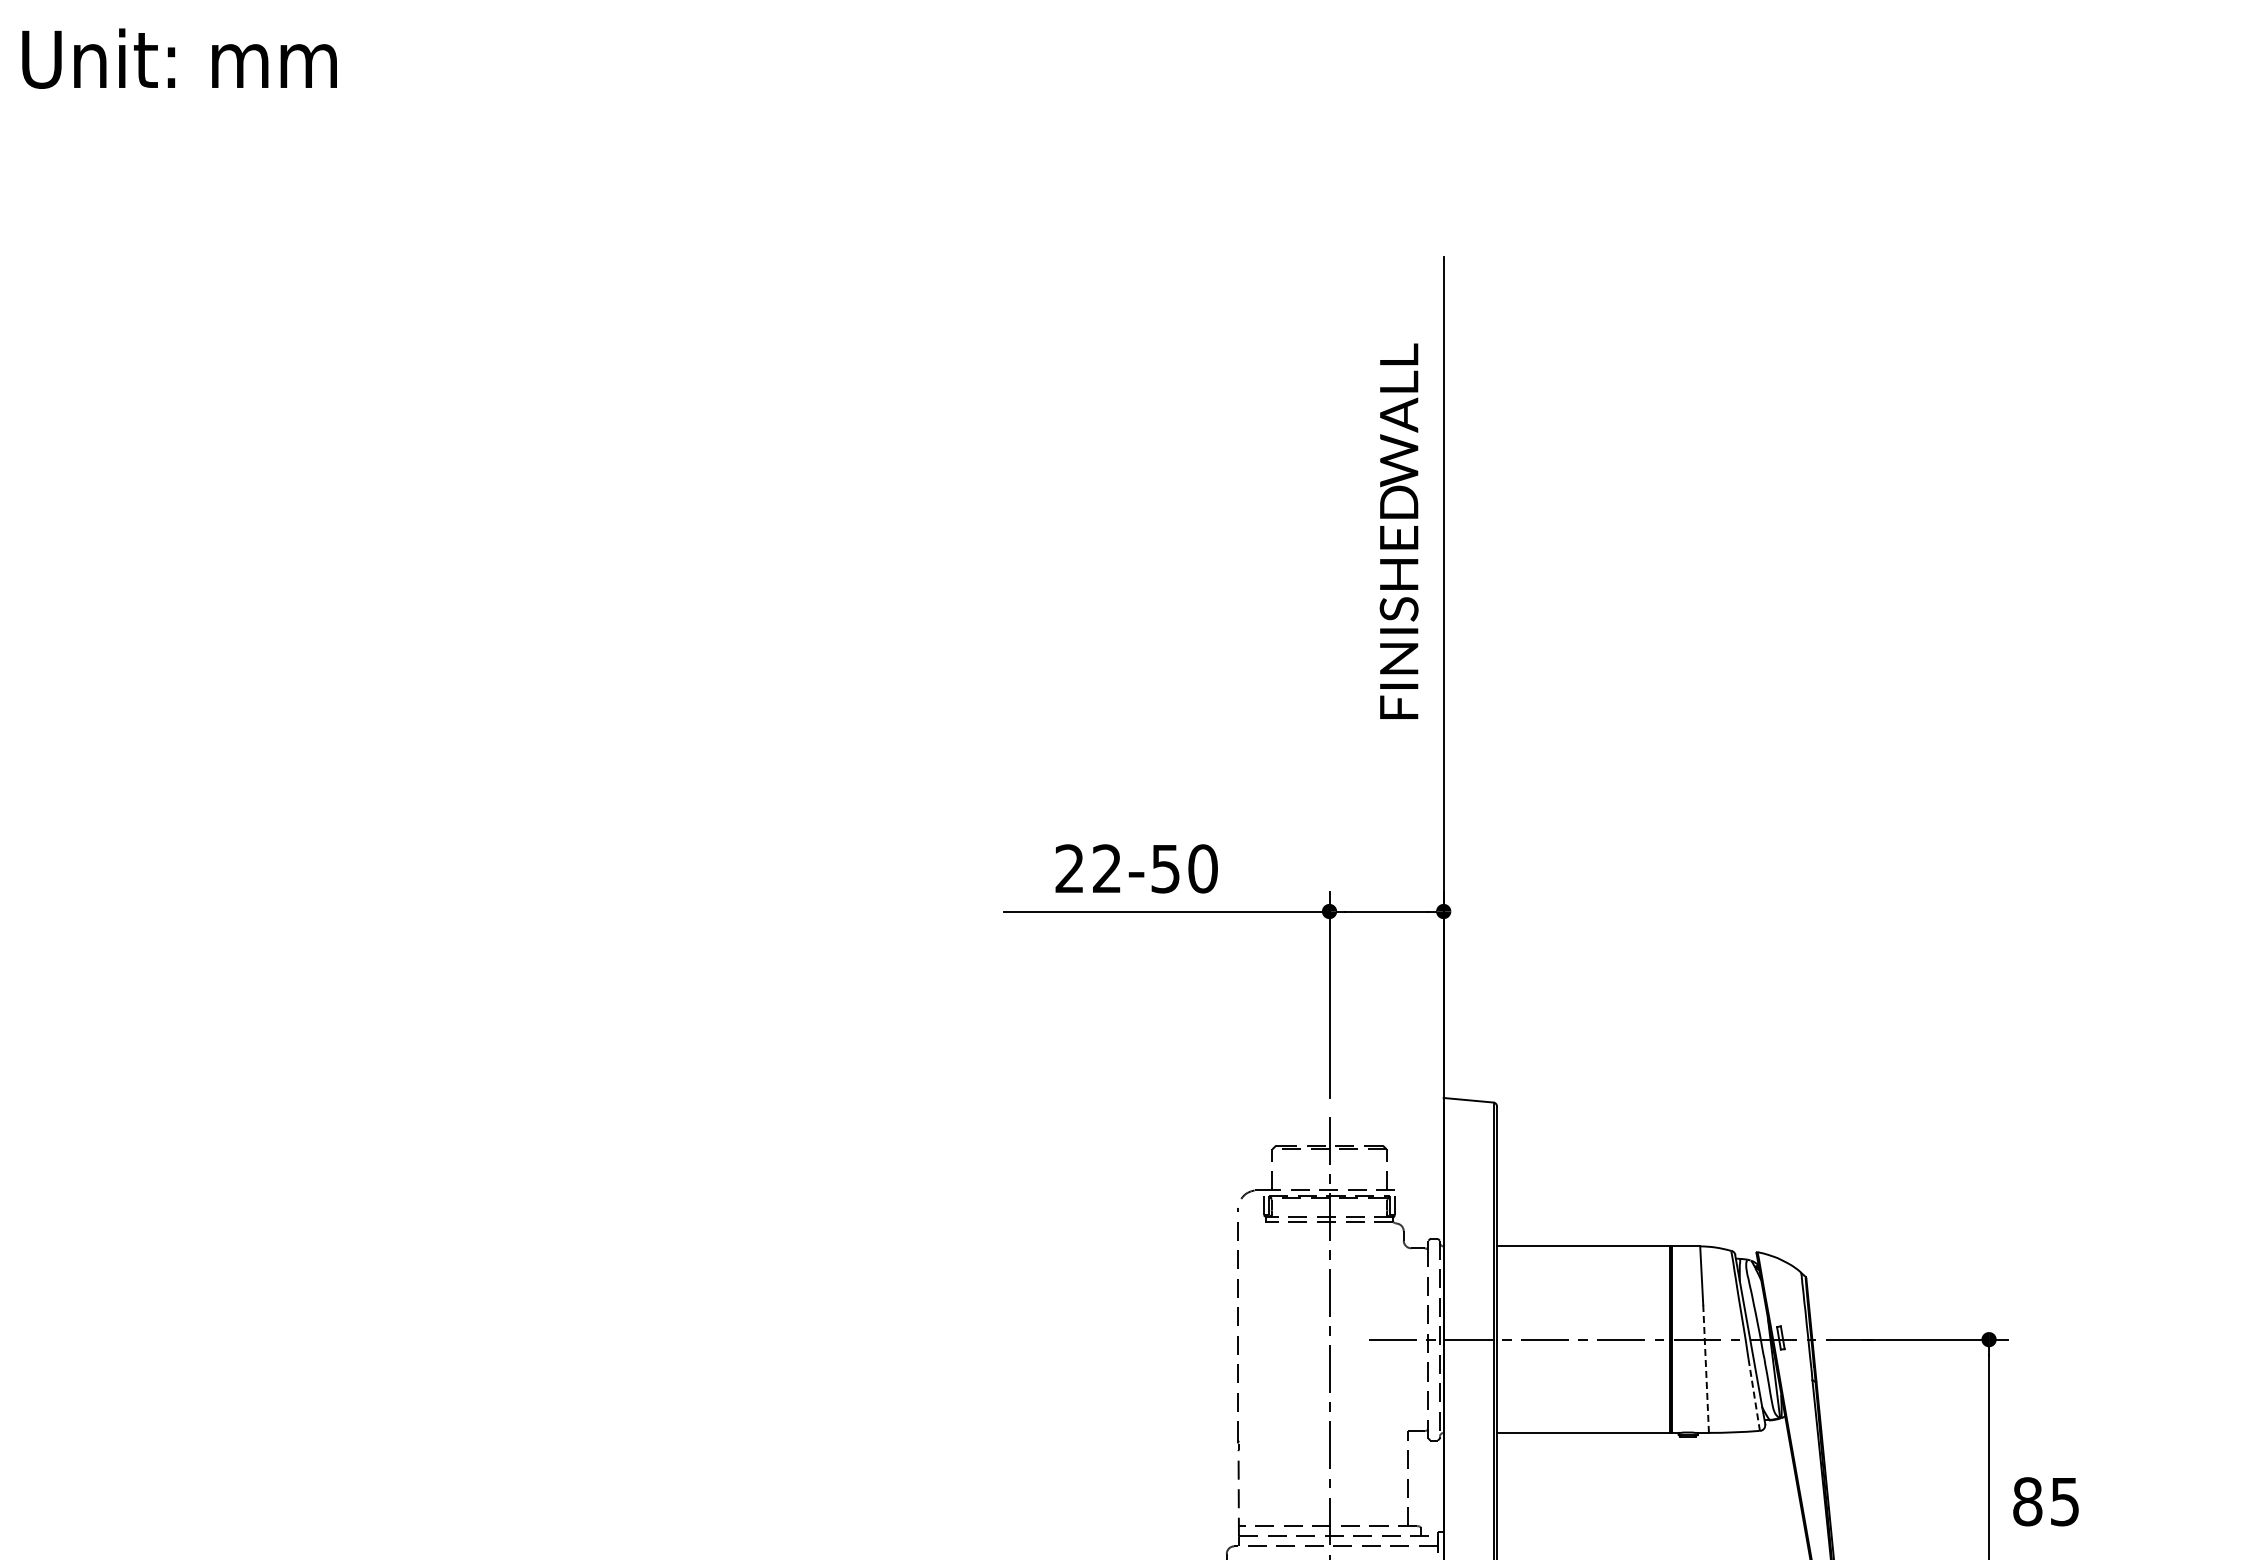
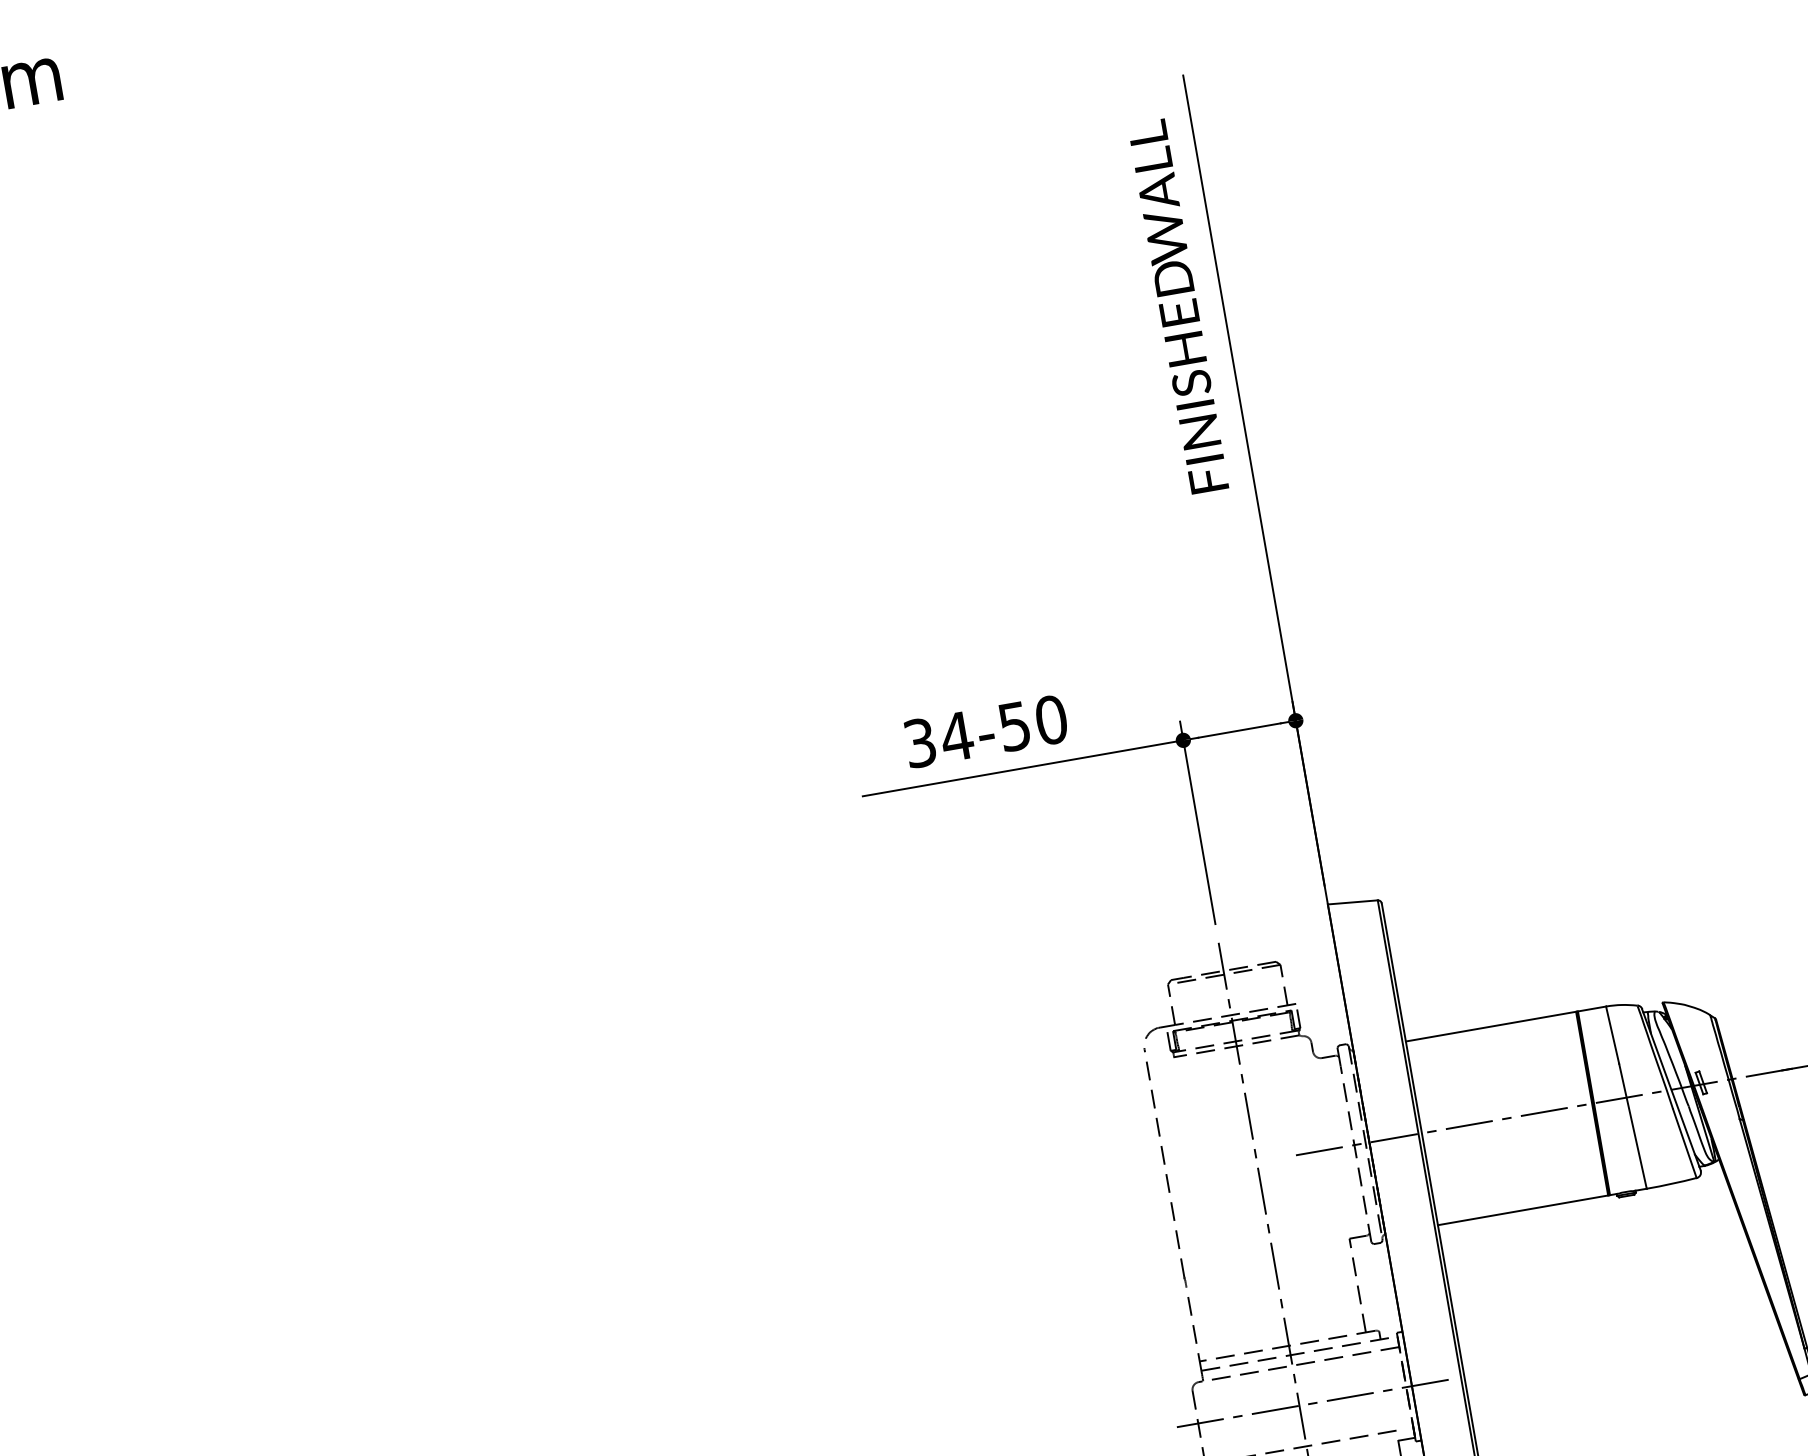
text: (1398, 530) -> (1177, 305), moved
text: (1088, 868) -> (938, 739), 22-50 -> 34-50
line: (1706, 1368) -> (1633, 1125), dashed -> solid
line: (1754, 1395) -> (1685, 1144), dashed -> solid

